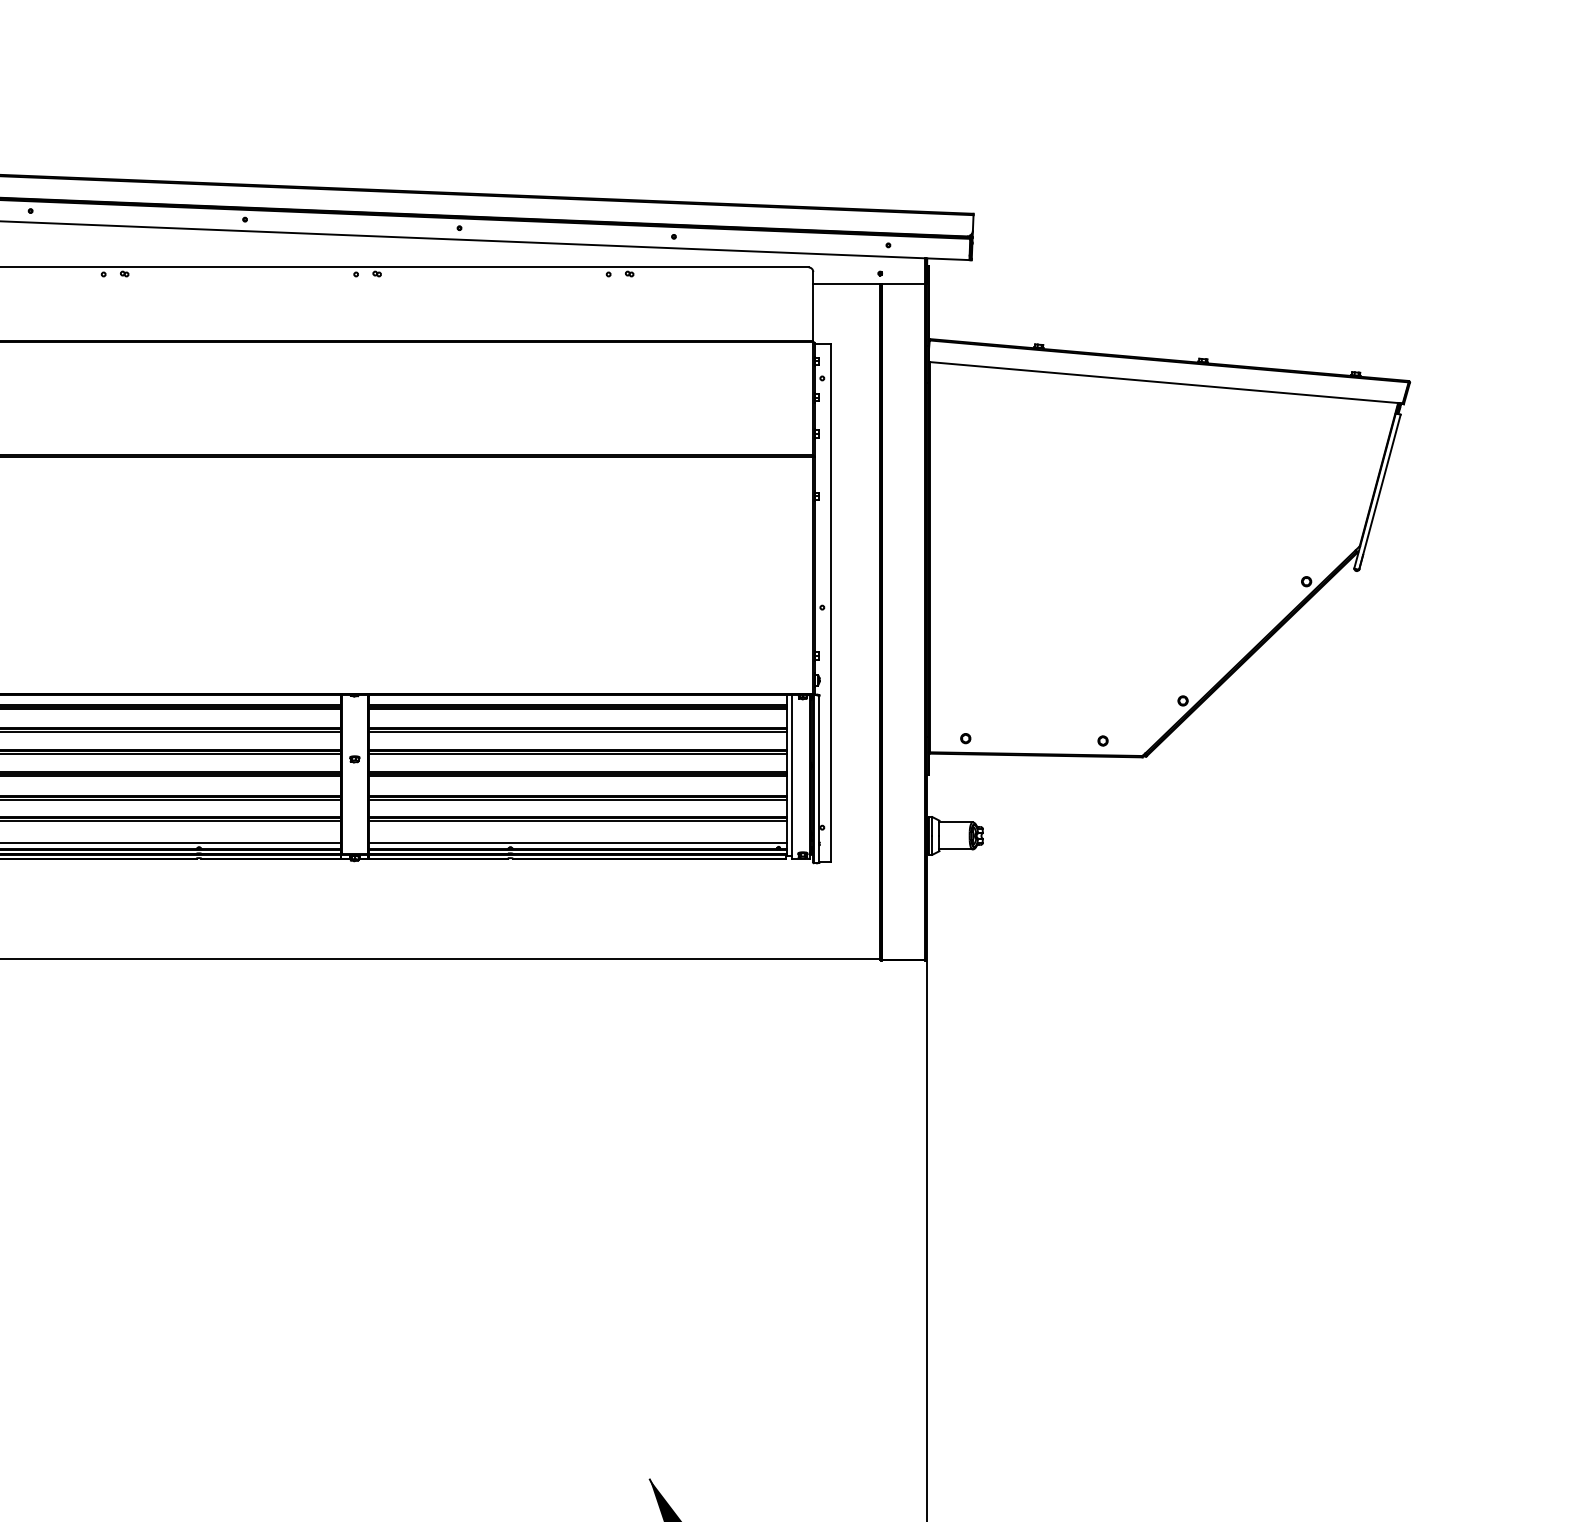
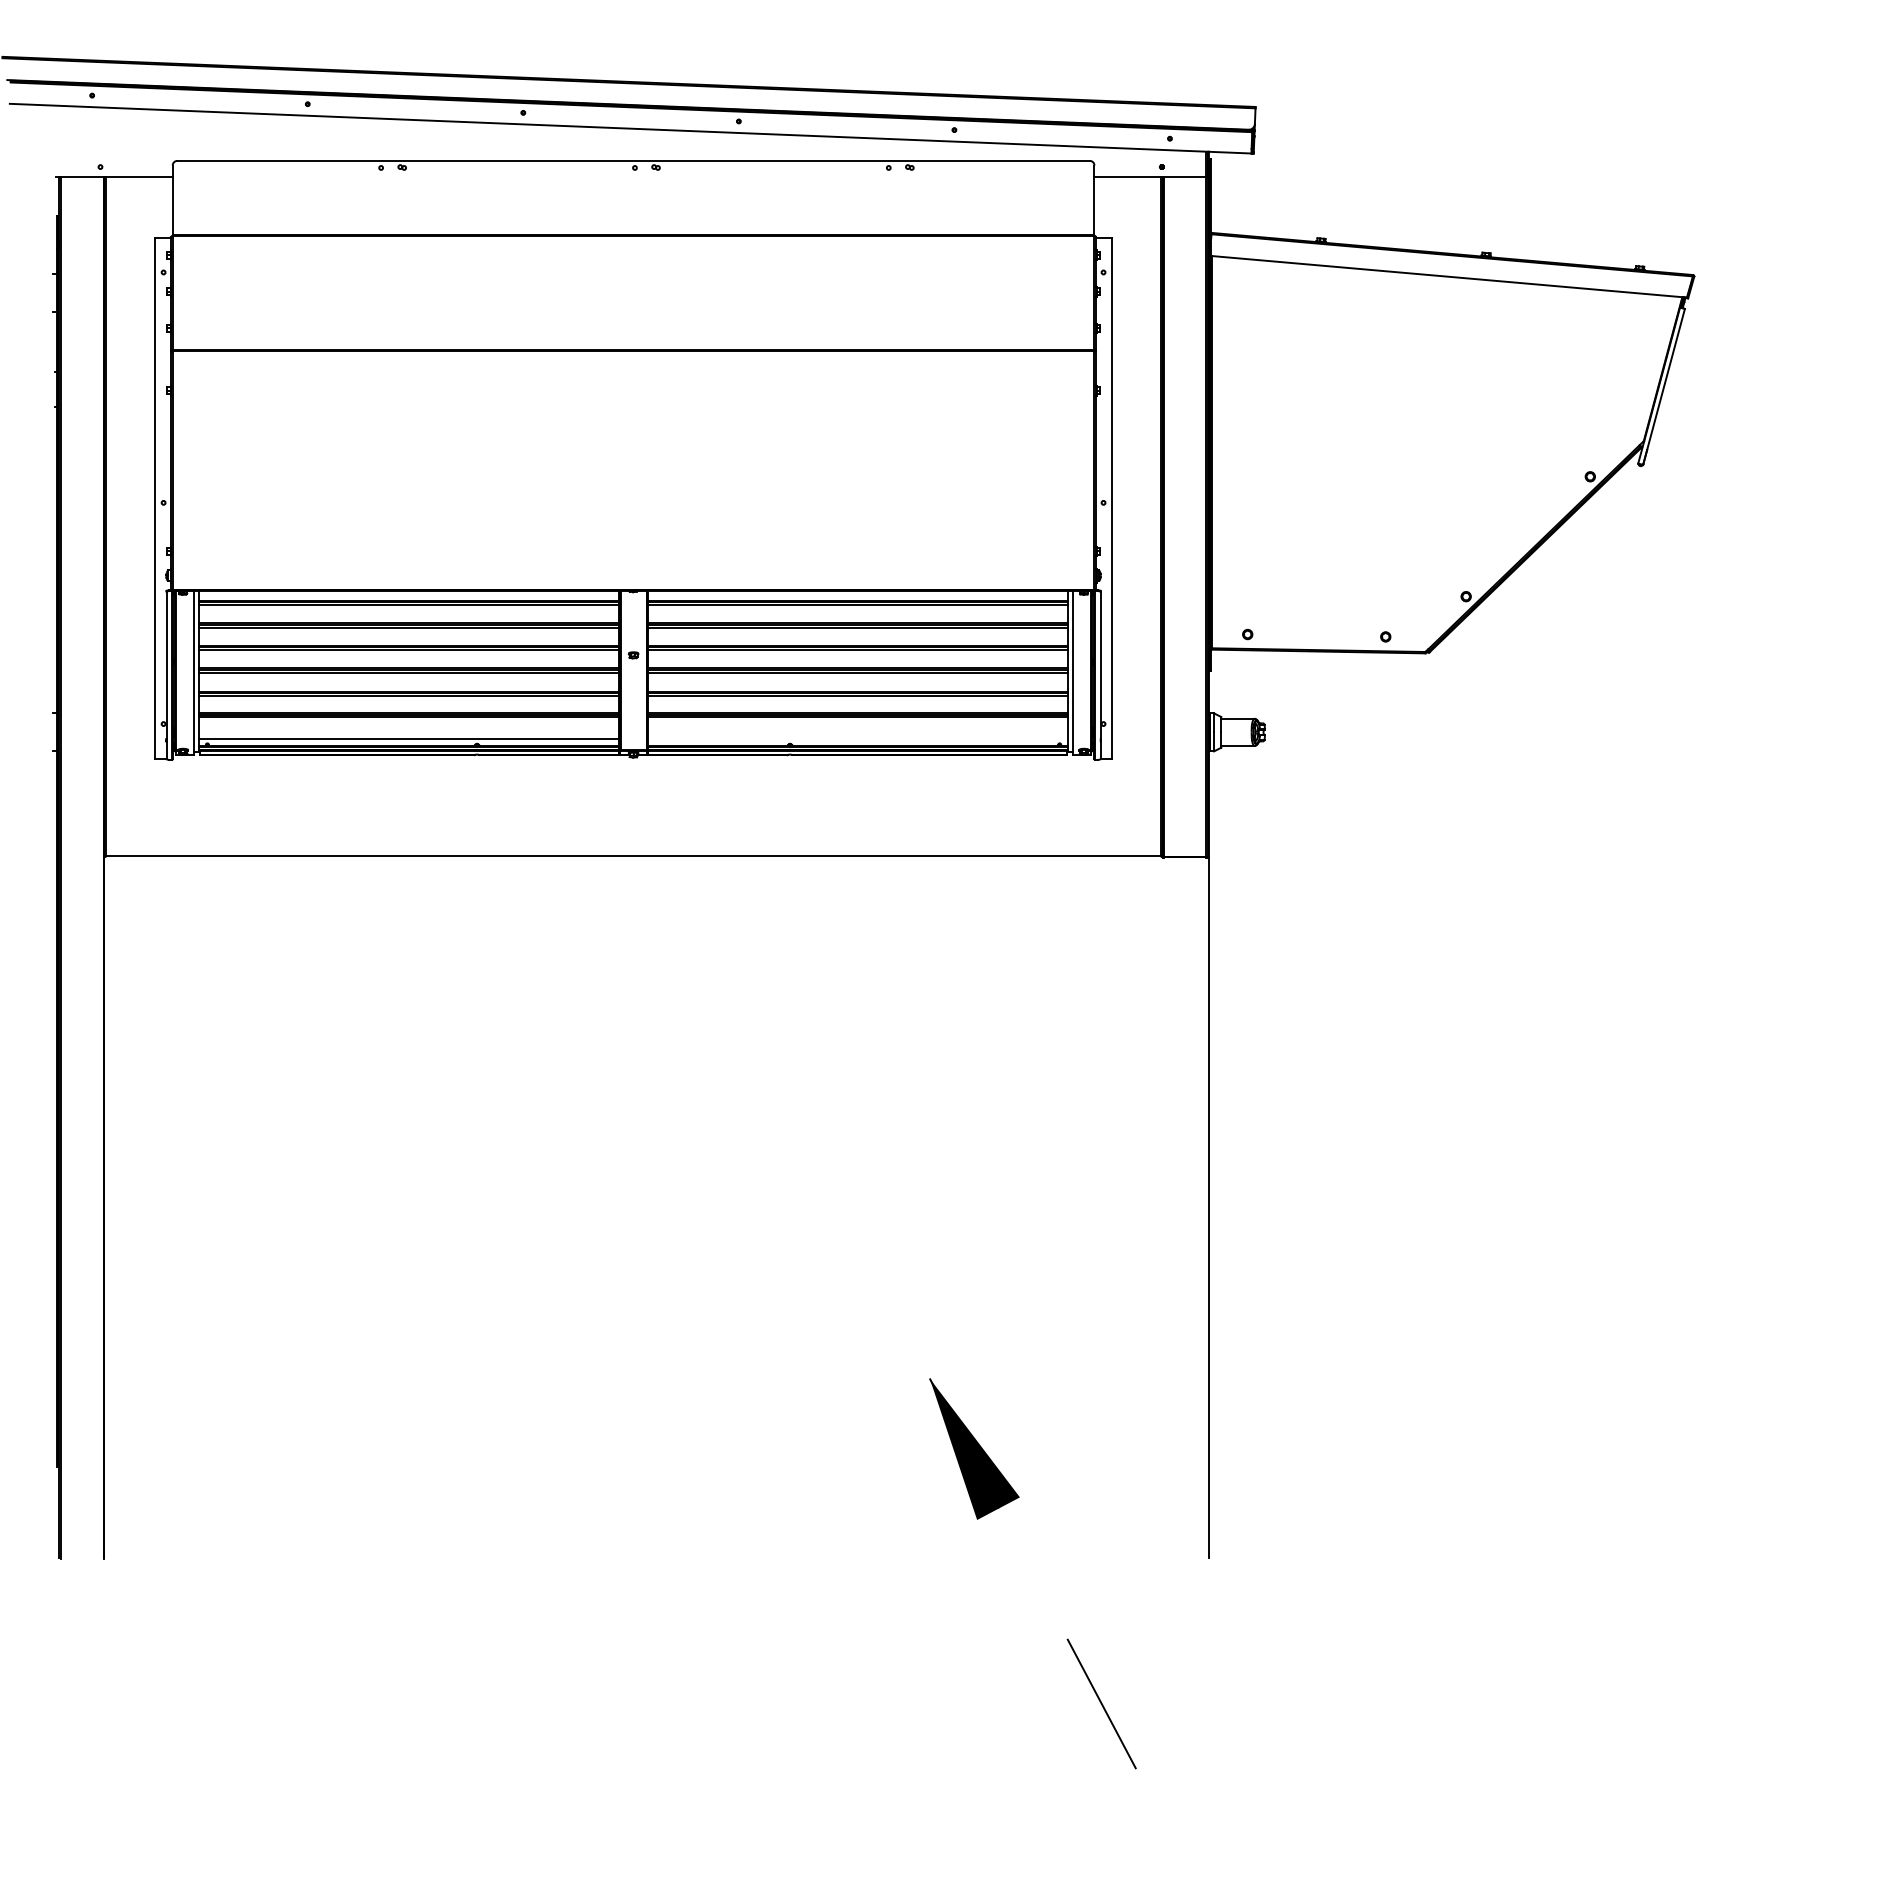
line: (577, 843) -> (857, 739), removed

